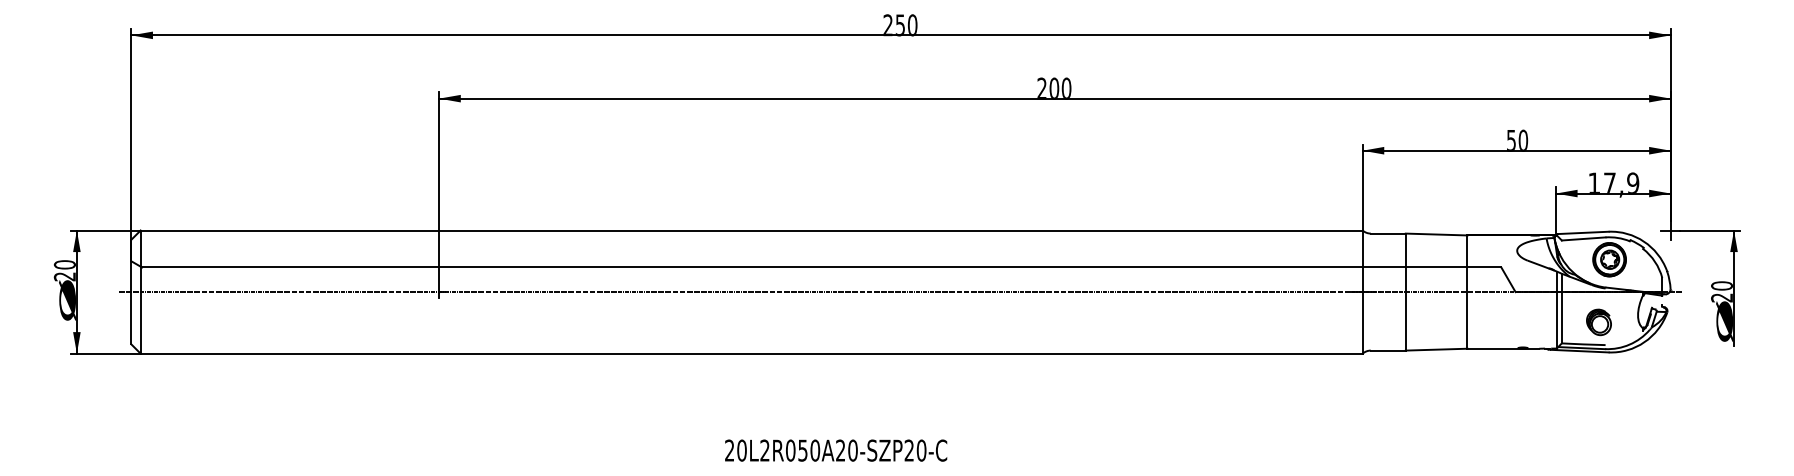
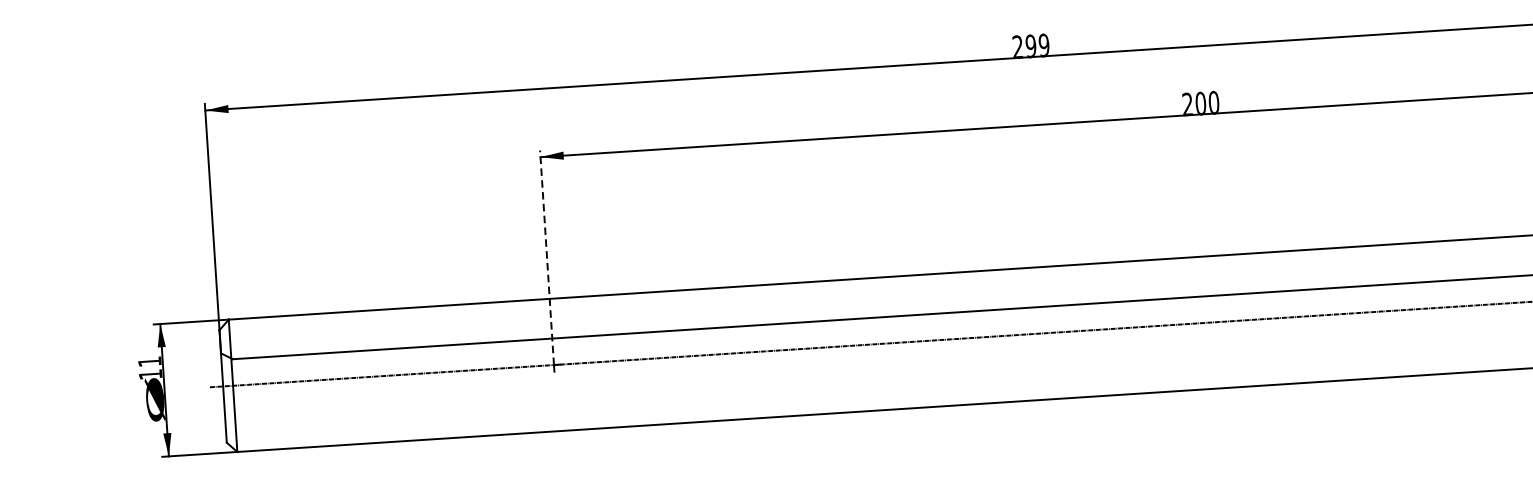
text: (906, 25) -> (1037, 46), 250 -> 299
line: (439, 192) -> (547, 257), solid -> dashed
text: (64, 270) -> (149, 367), 20 -> 11

